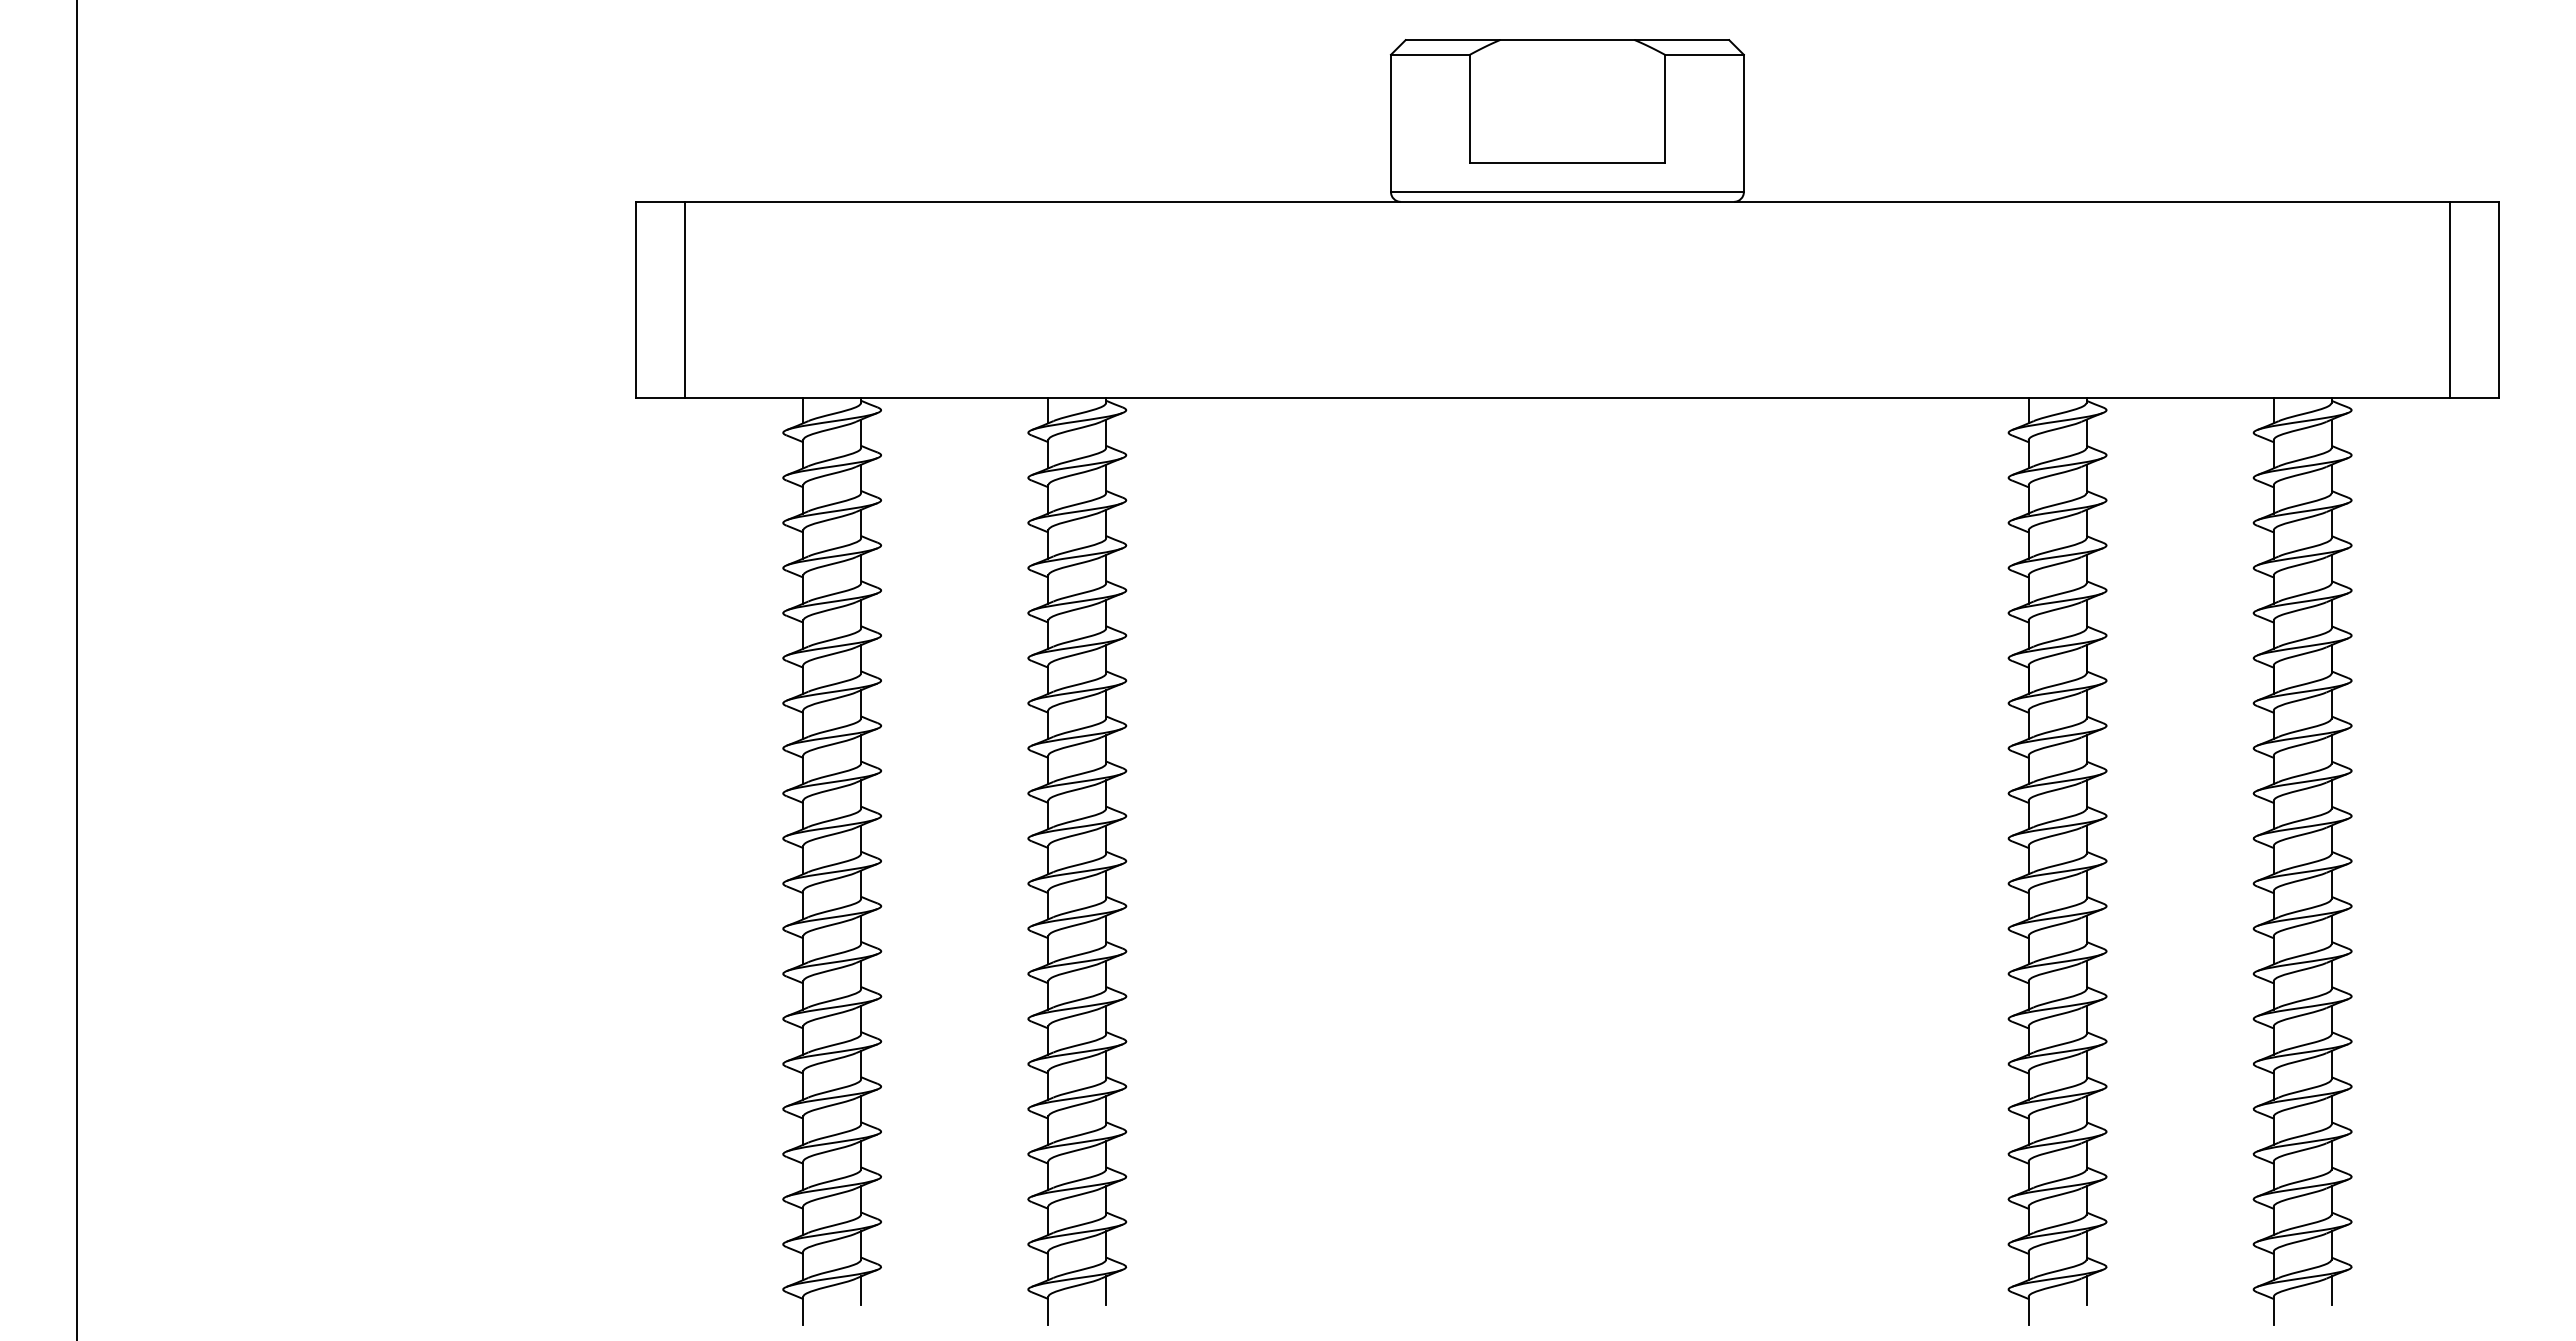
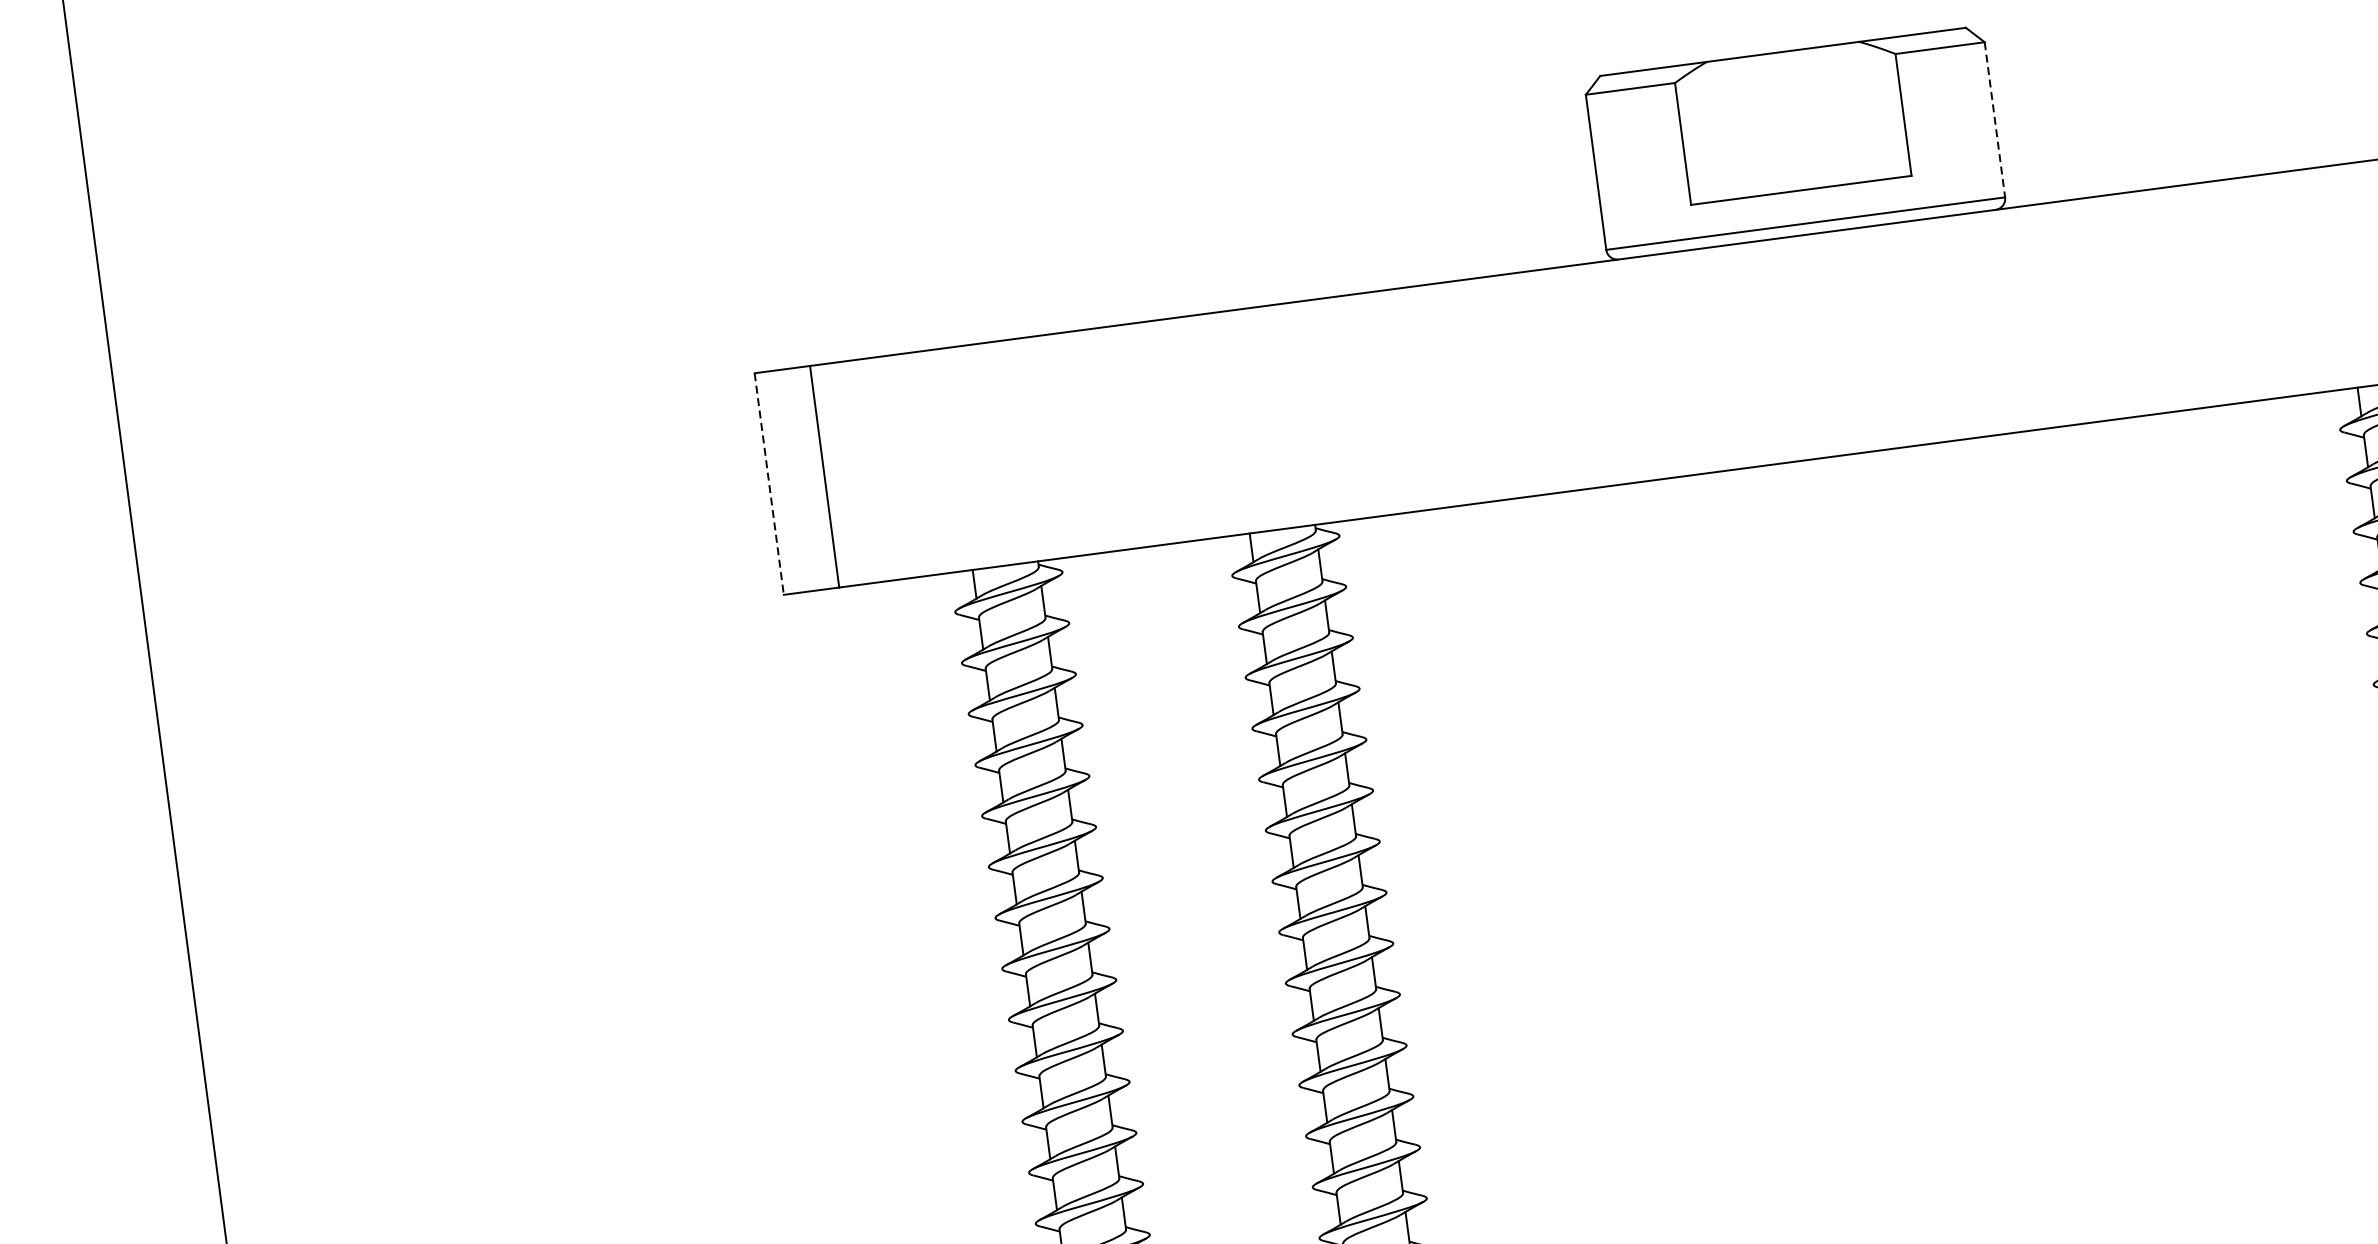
line: (1743, 123) -> (1994, 119), solid -> dashed
line: (636, 300) -> (769, 484), solid -> dashed

